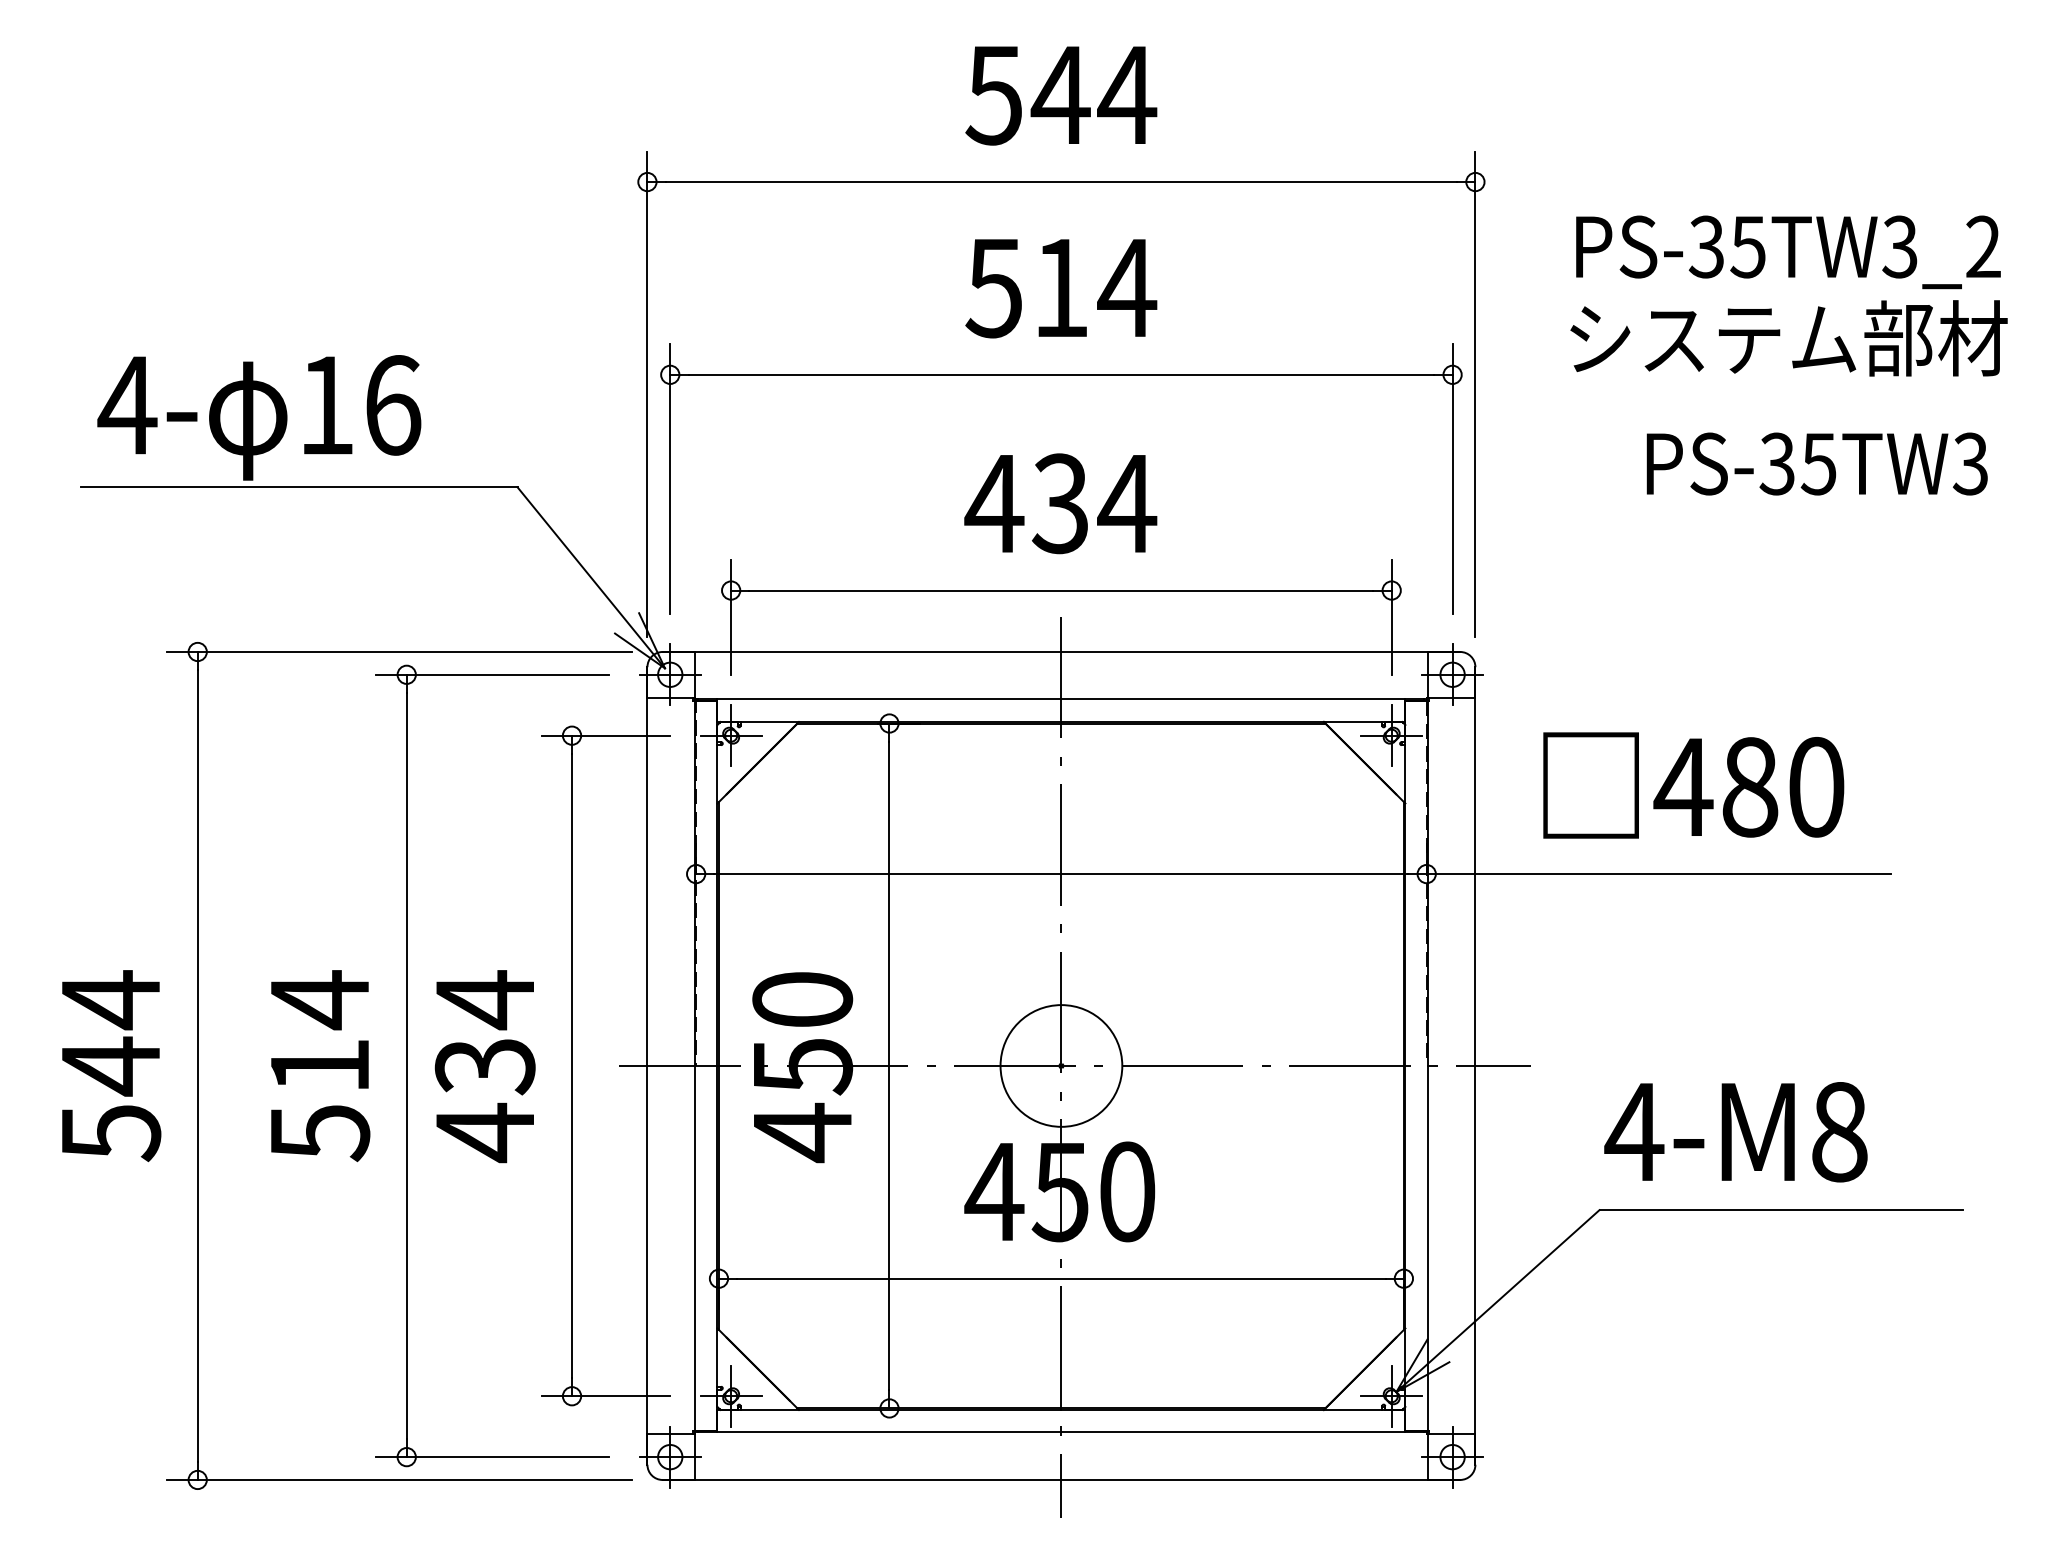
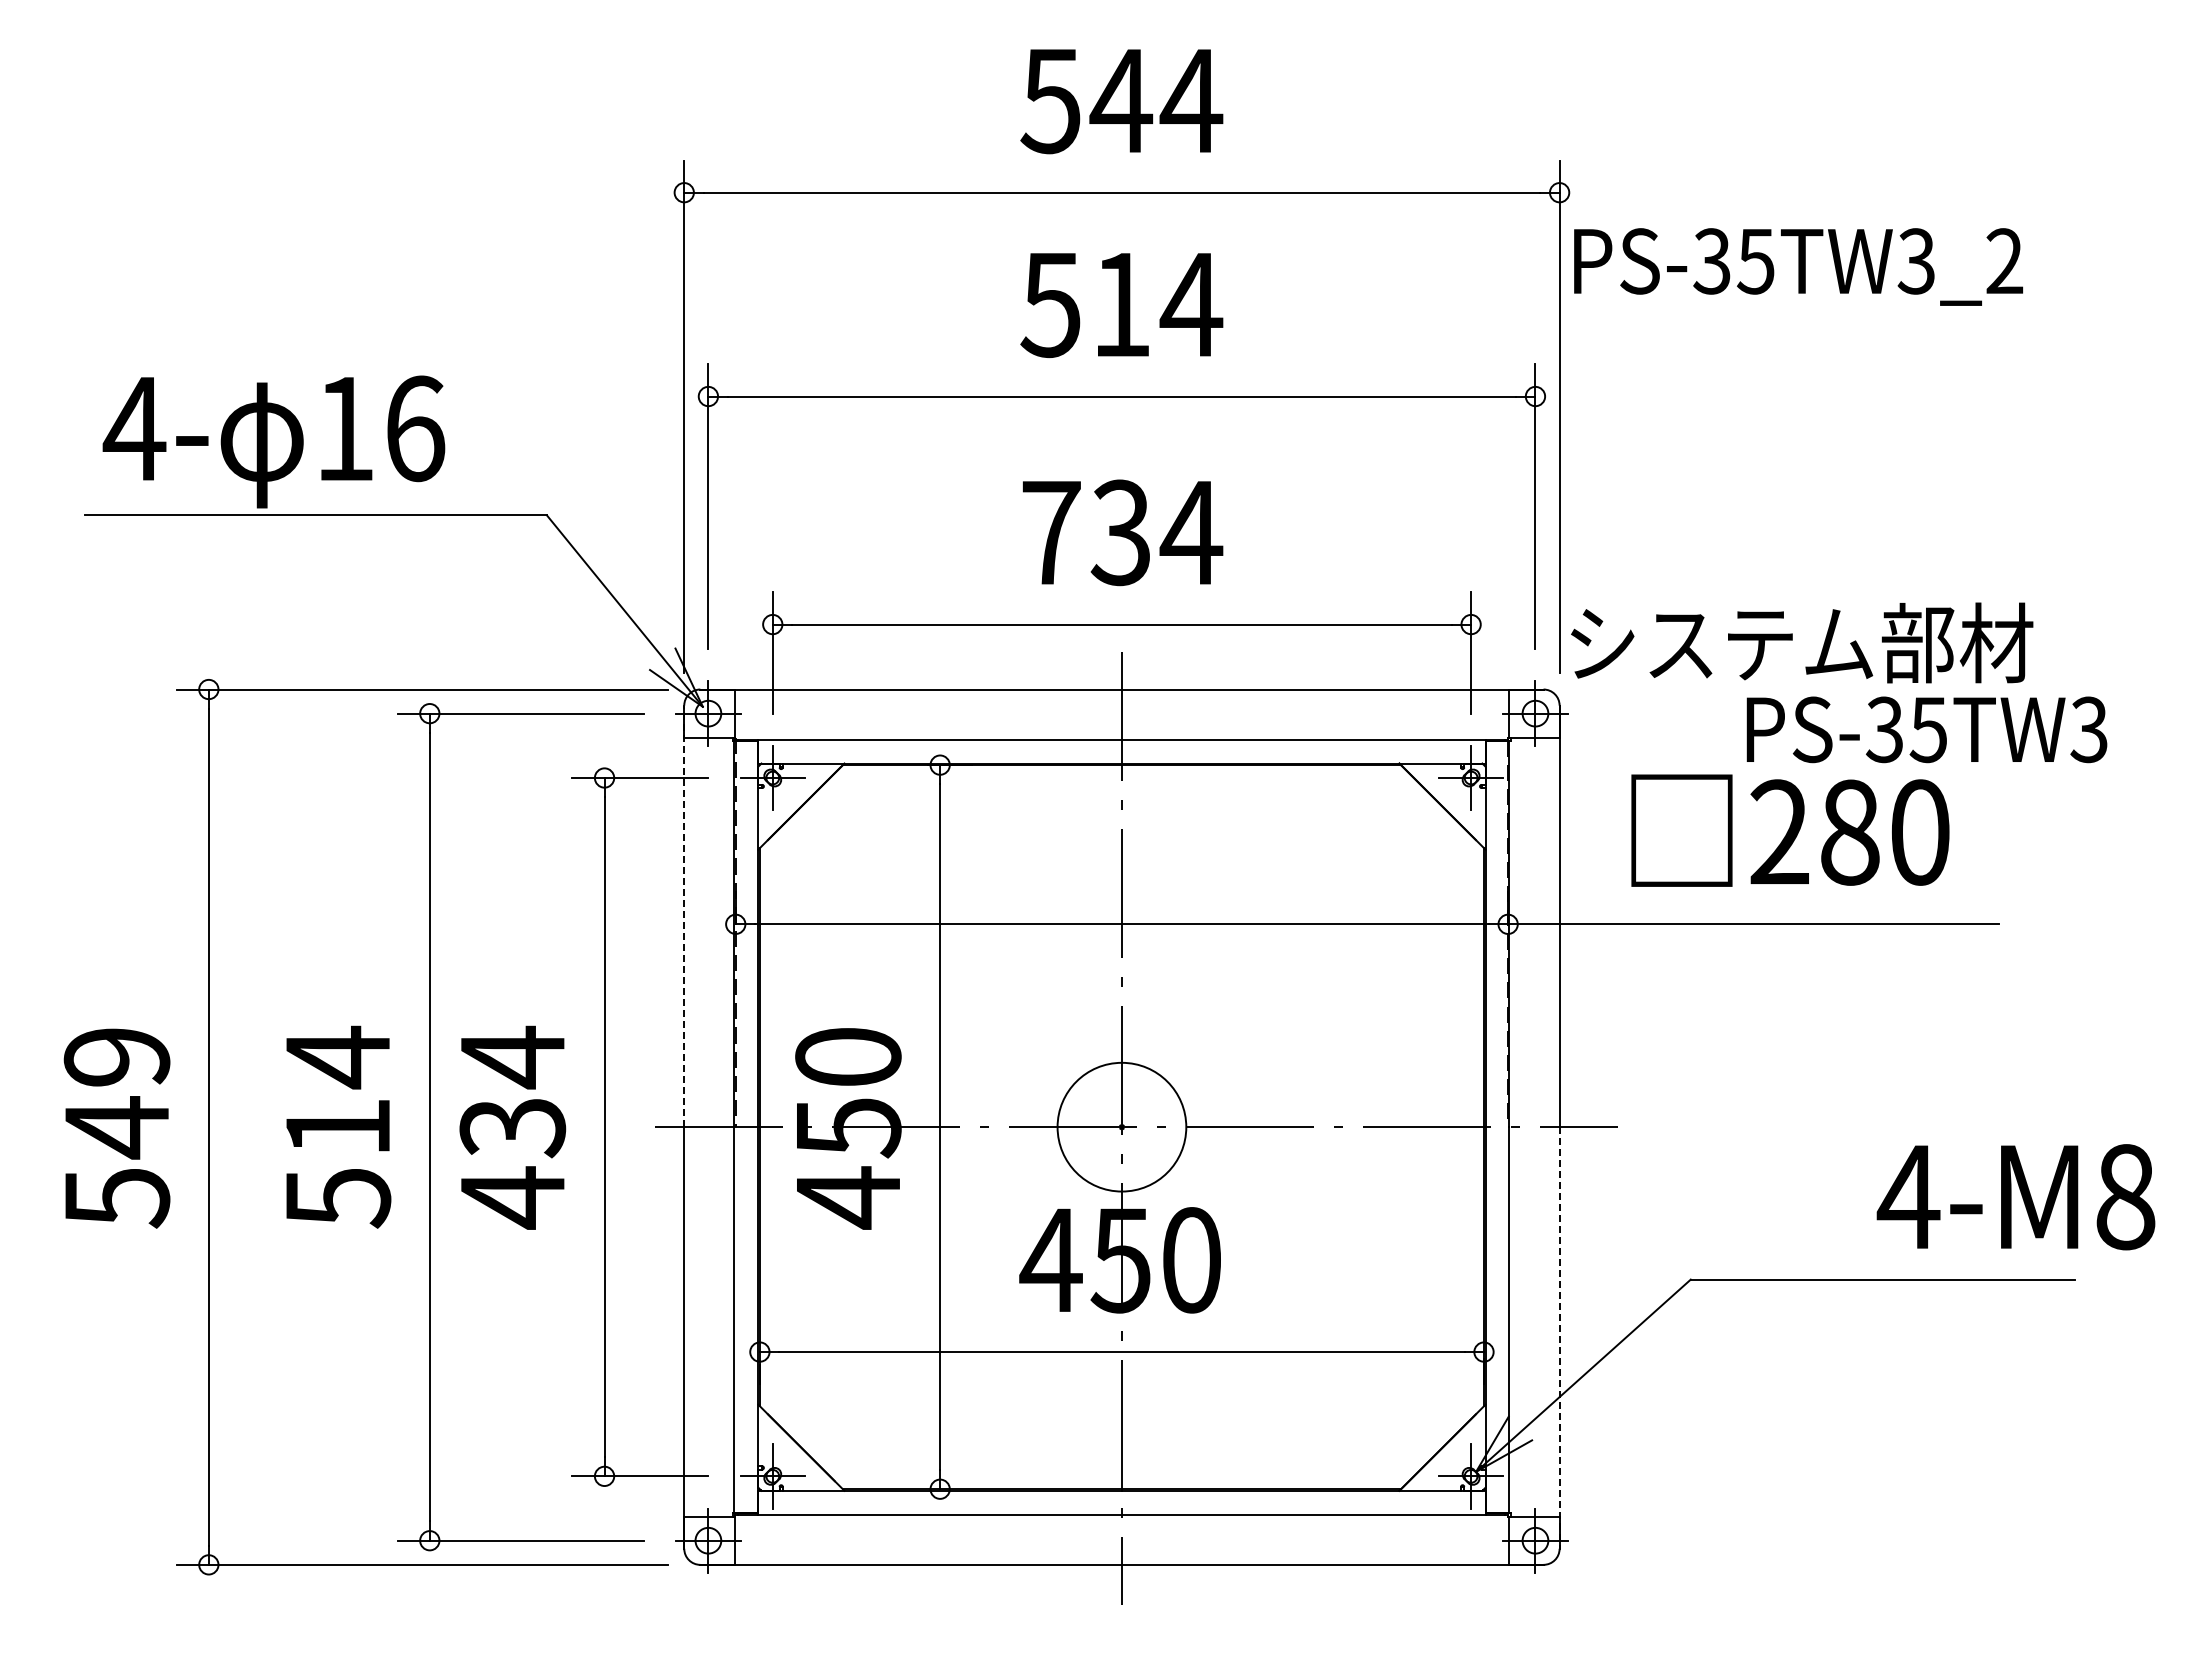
text: (1788, 251) -> (1798, 266), moved
text: (1789, 337) -> (1802, 642), moved
text: (1816, 463) -> (1926, 729), moved
text: (993, 503) -> (1050, 532), 434 -> 734
text: (1683, 786) -> (1779, 831), 480 -> 280
line: (647, 866) -> (684, 916), solid -> dashed
text: (110, 1000) -> (116, 1057), 544 -> 549
text: (1735, 1132) -> (2015, 1197), moved
line: (1475, 1264) -> (1559, 1337), solid -> dashed

